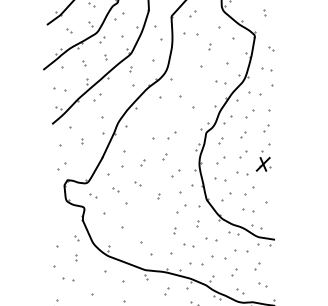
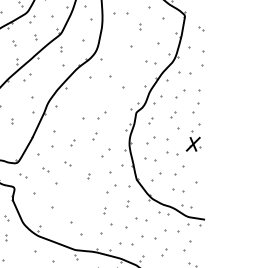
part: (266, 69) -> (196, 49), size x1.6
part: (266, 128) -> (196, 108), size x1.6
part: (243, 154) -> (173, 134), size x1.6
part: (188, 245) -> (118, 225), size x1.6
part: (257, 266) -> (187, 246), size x1.6

